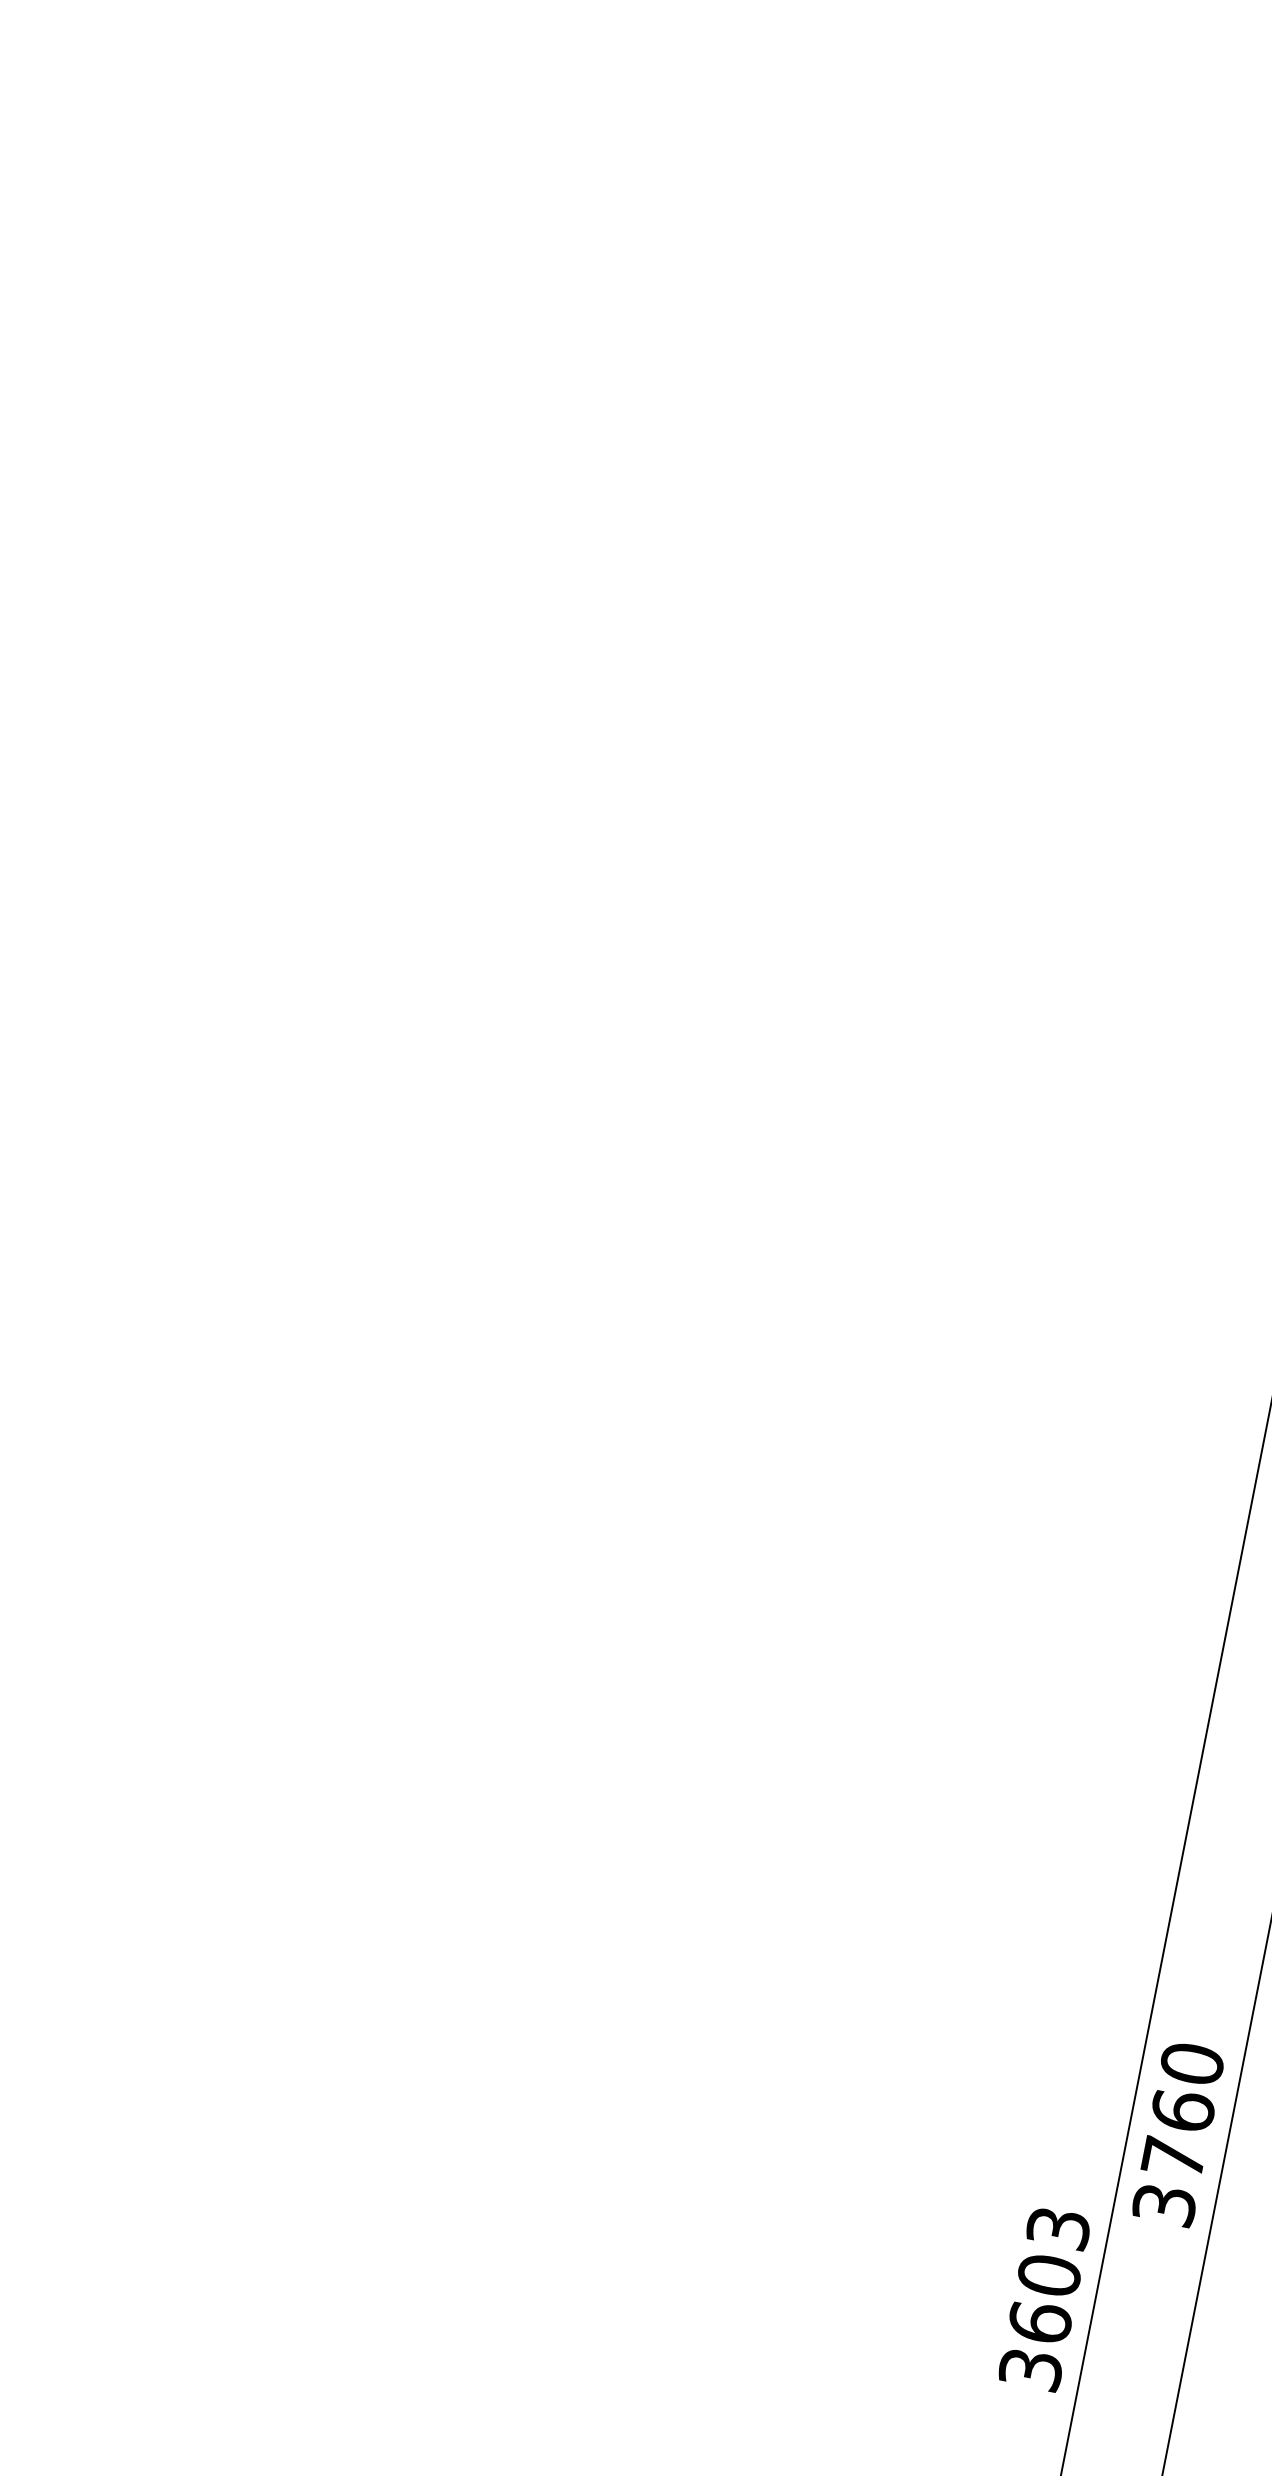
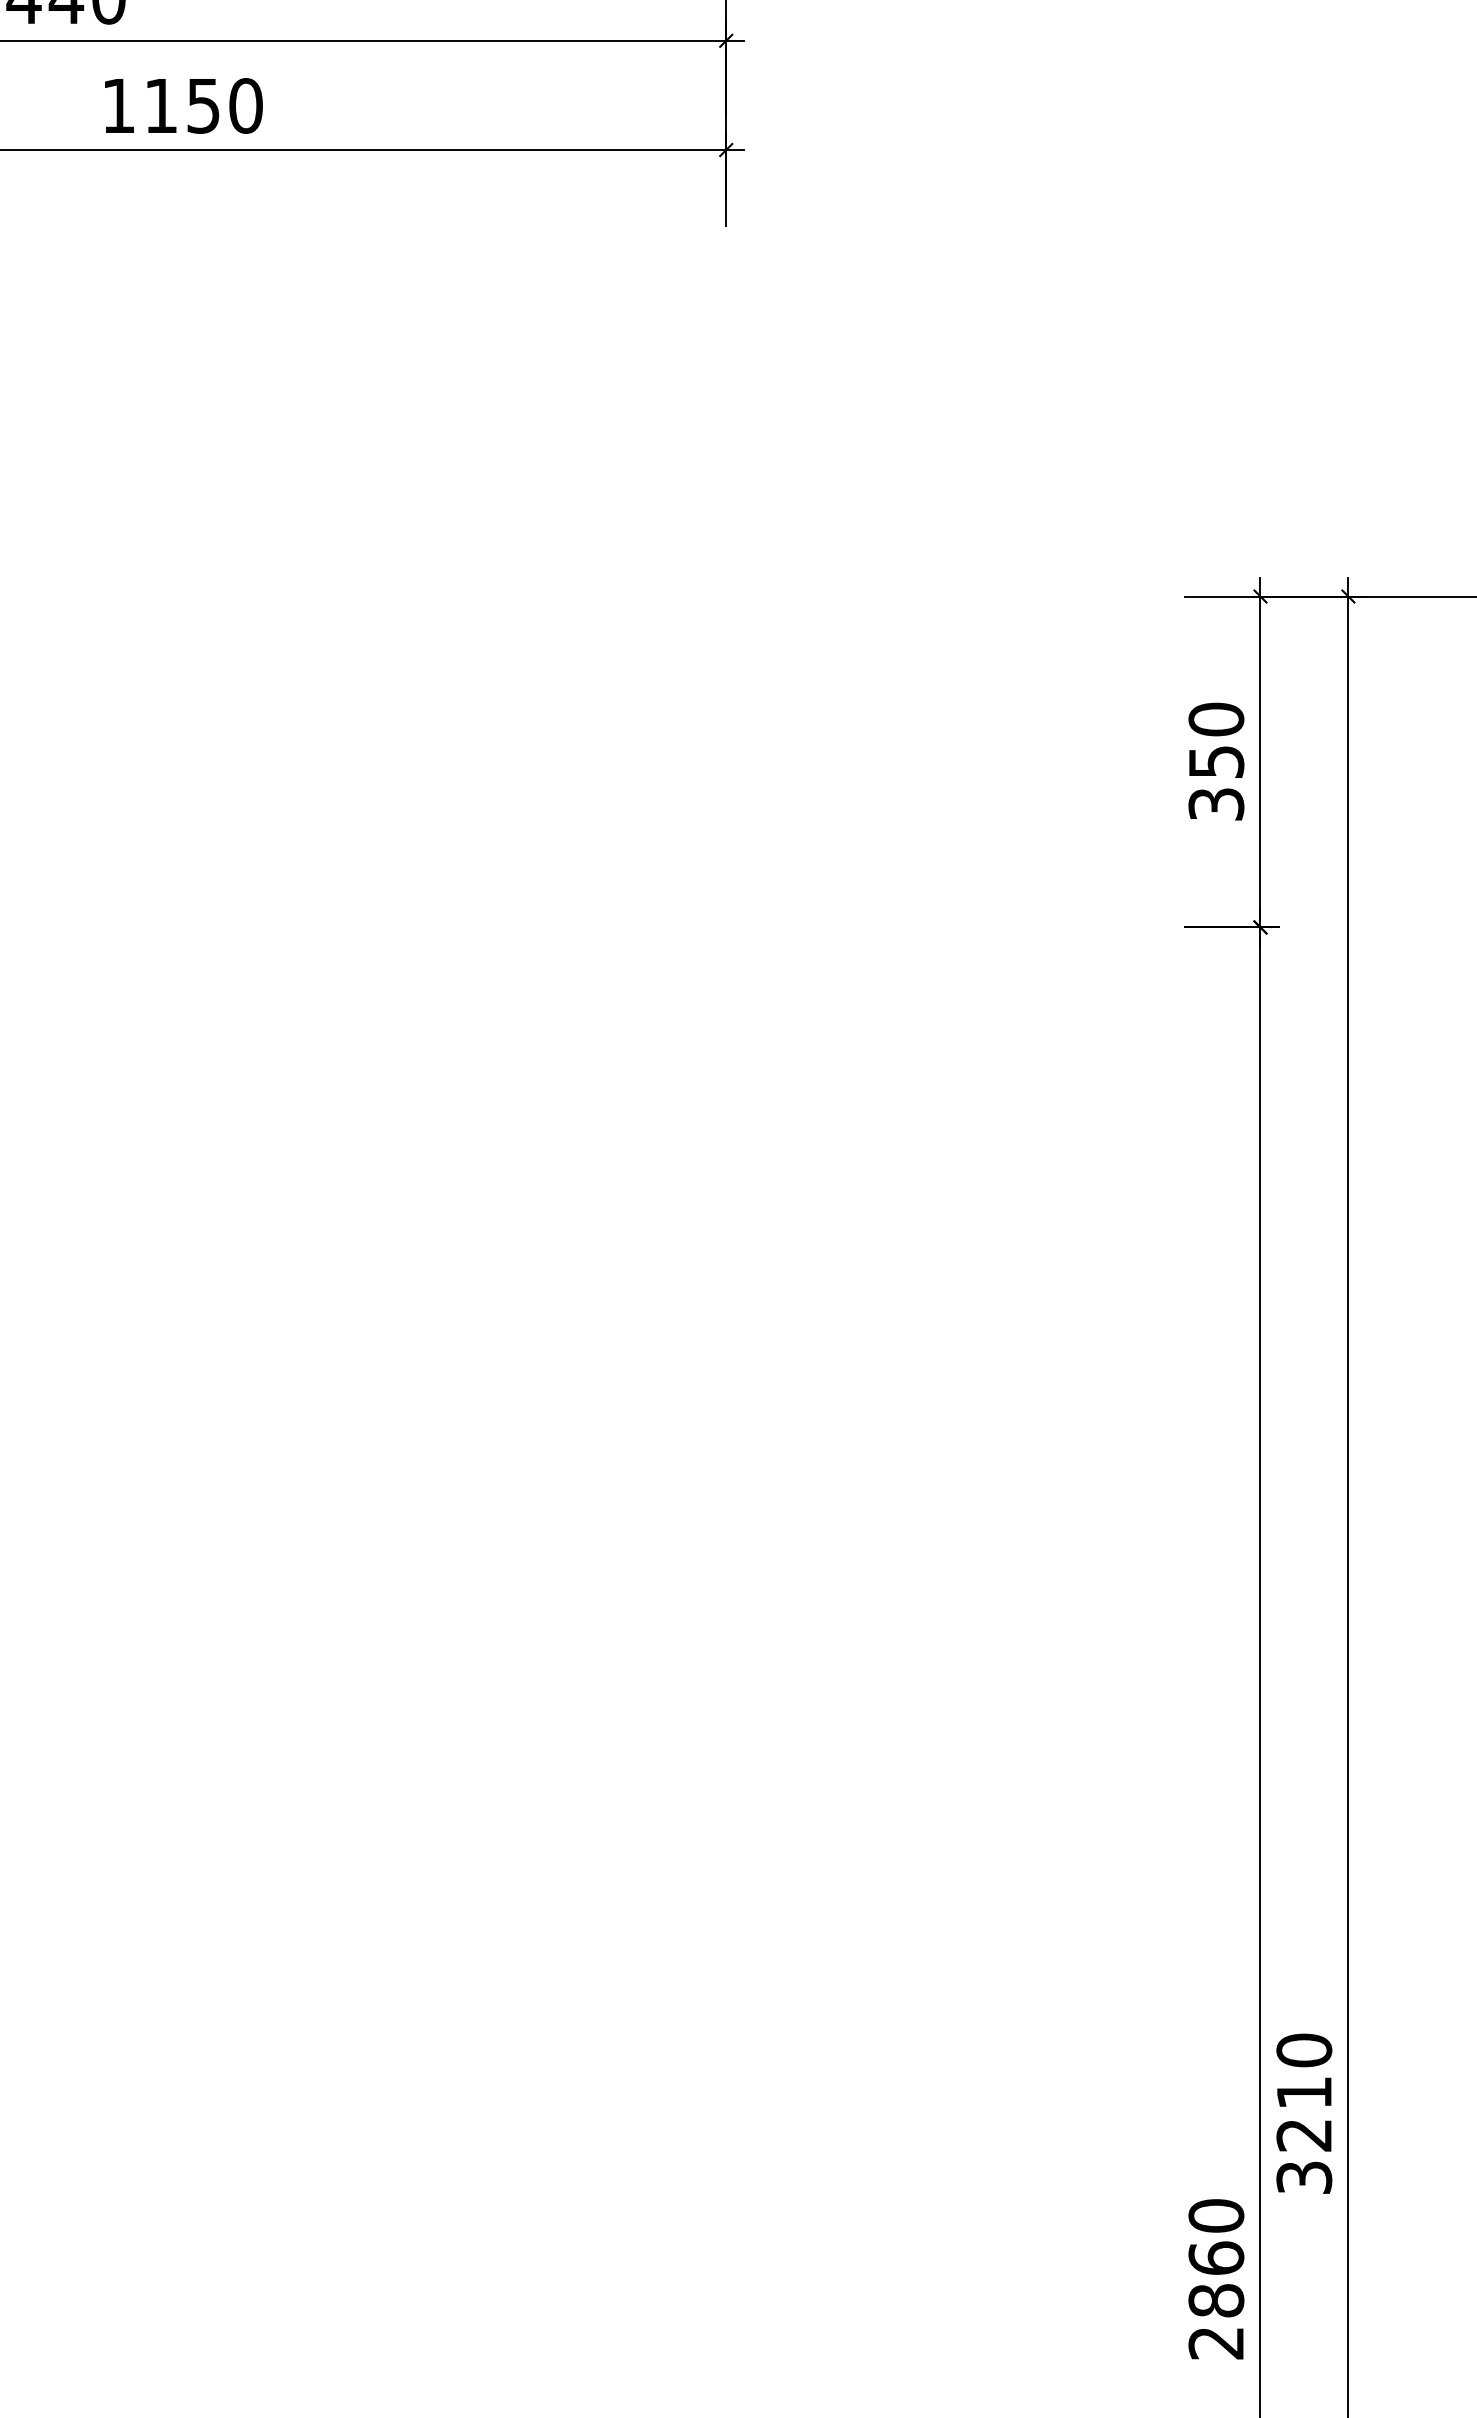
text: (1178, 2133) -> (1304, 2113), 3760 -> 3210
text: (1044, 2298) -> (1216, 2279), 3603 -> 2860

